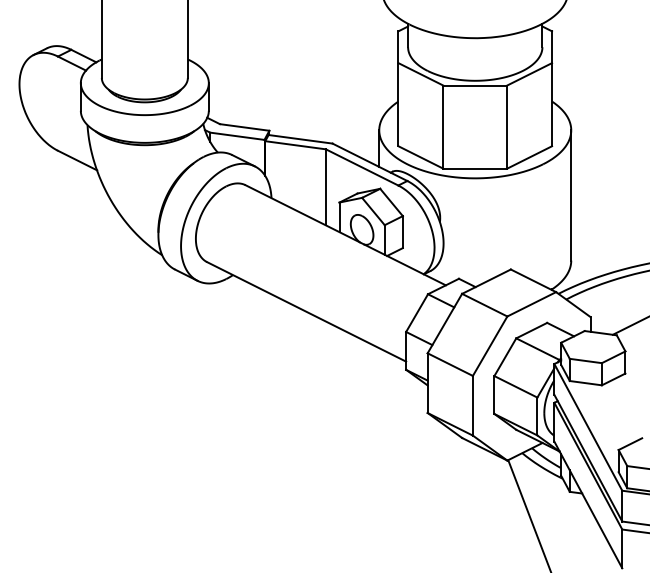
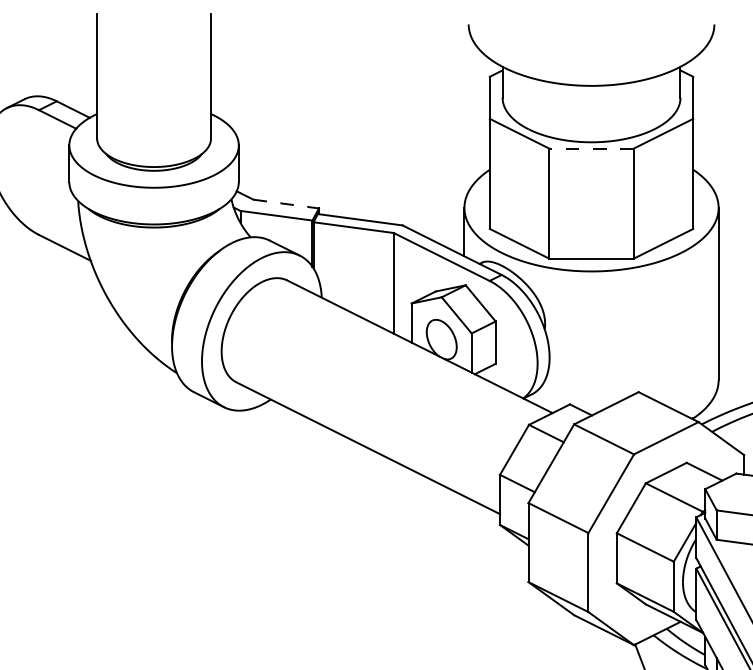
line: (475, 85) -> (591, 148), solid -> dashed
line: (244, 127) -> (286, 204), solid -> dashed

